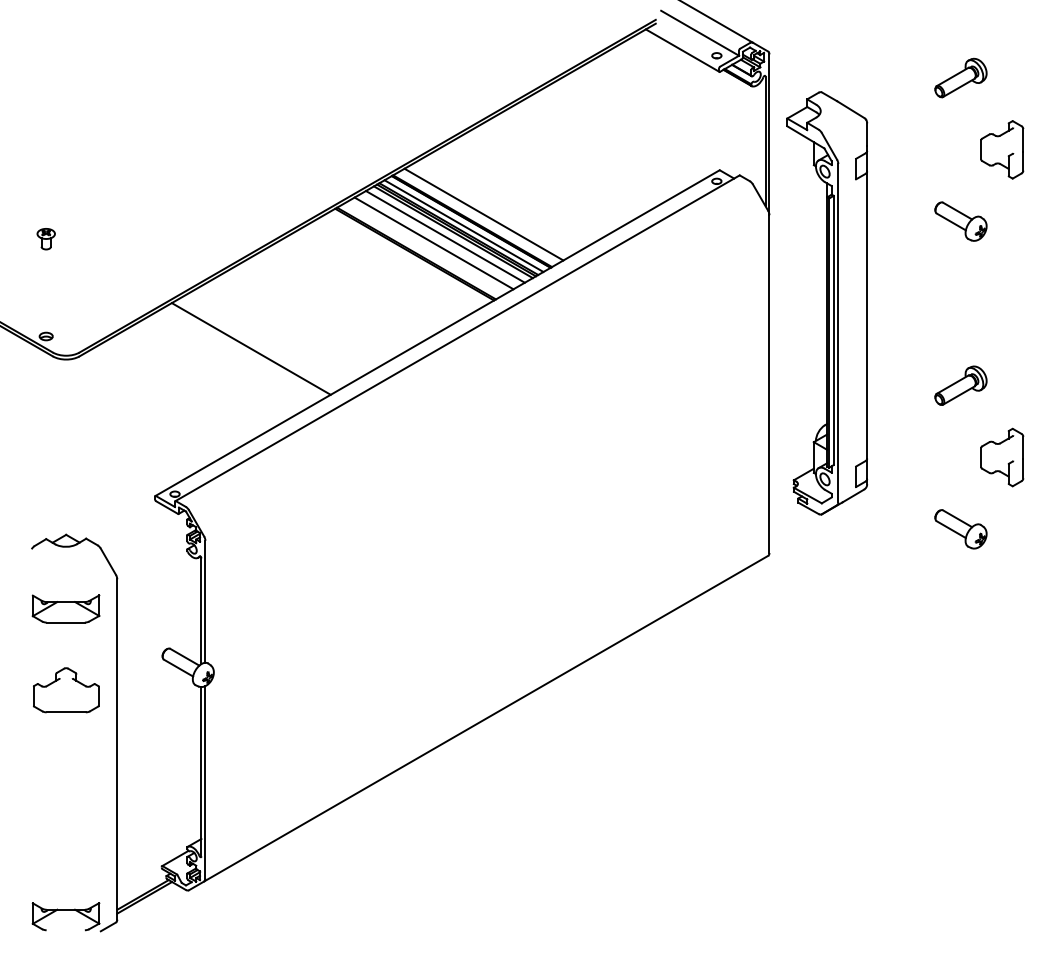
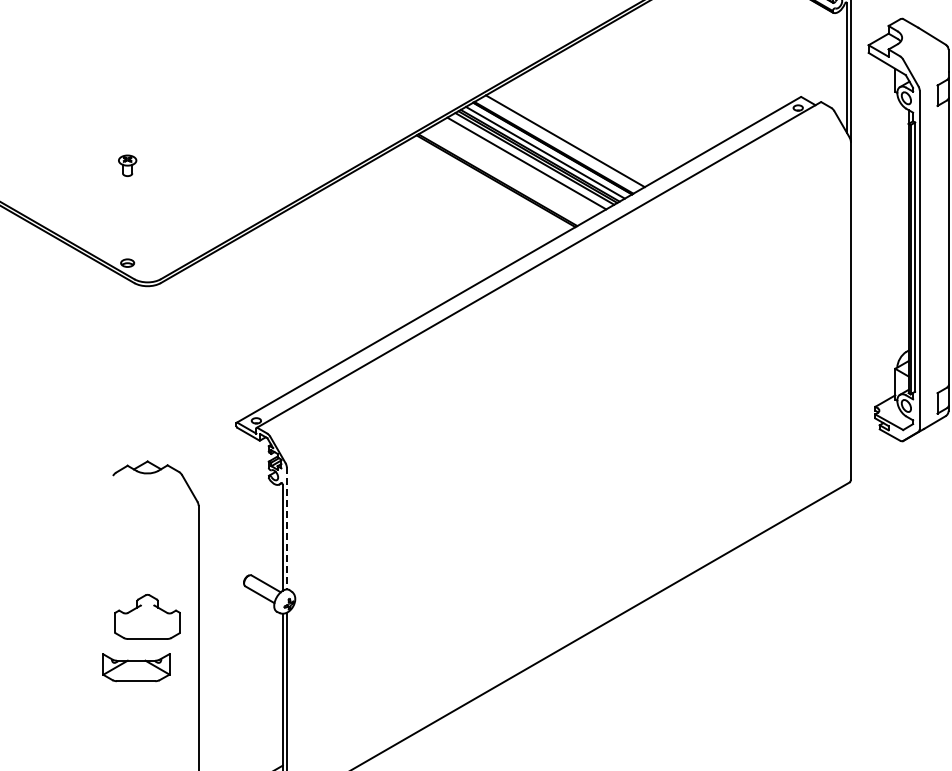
line: (433, 243) -> (514, 170), removed
line: (250, 348) -> (331, 275), removed
line: (205, 601) -> (286, 528), solid -> dashed
part: (65, 608) -> (135, 667), moved

